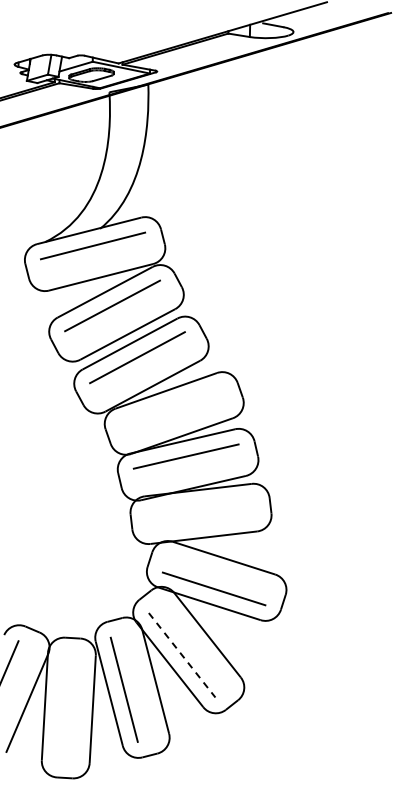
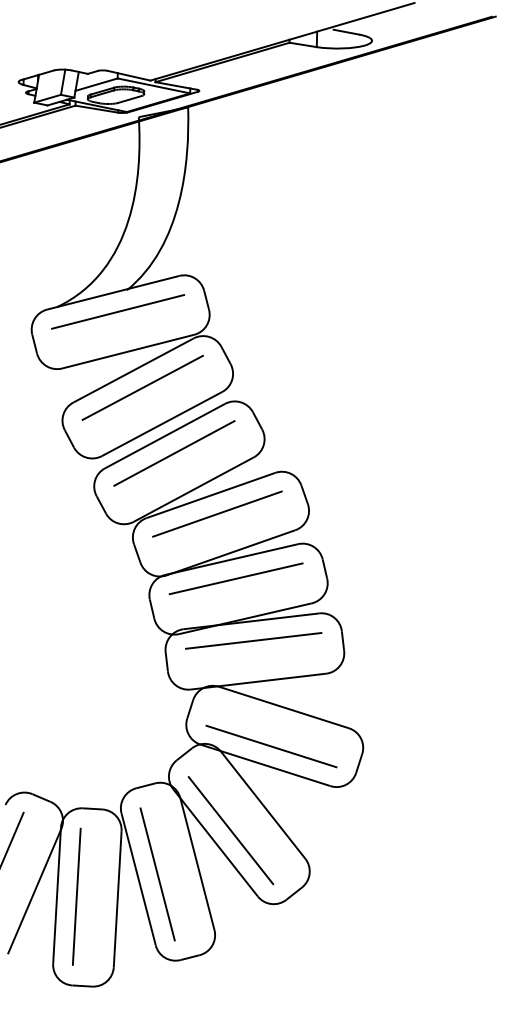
line: (171, 405) -> (217, 514), added
line: (199, 505) -> (252, 640), added
line: (182, 655) -> (231, 830), dashed -> solid
line: (60, 707) -> (76, 896), added

